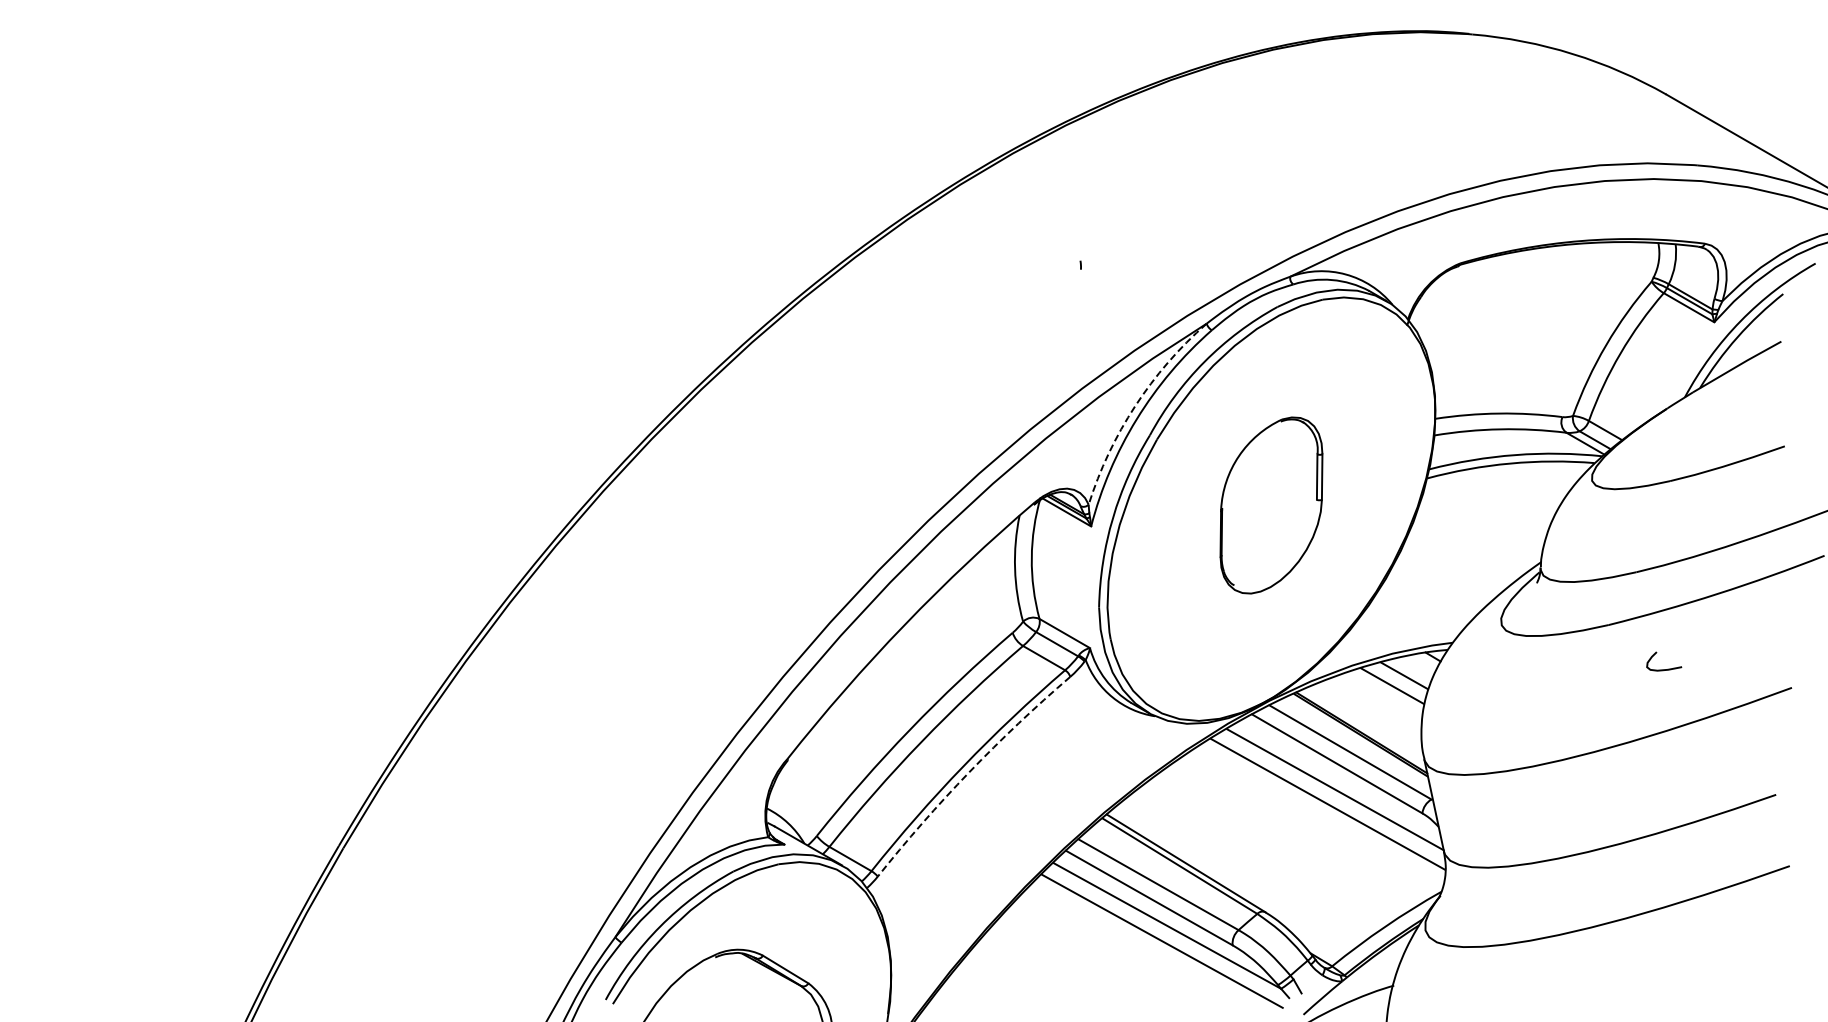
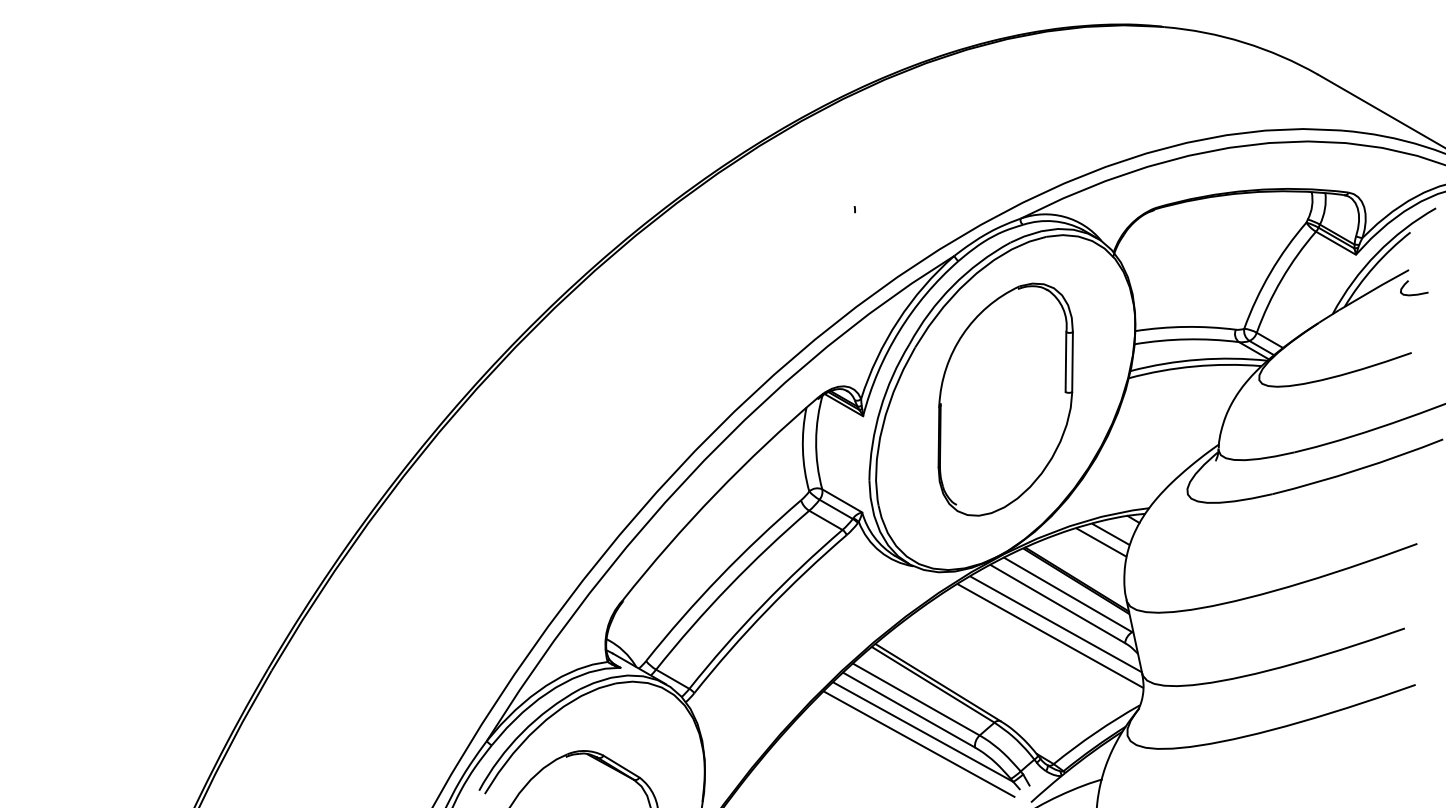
arc: (1135, 406) -> (898, 321), dashed -> solid
part: (1271, 505) -> (1005, 399), size x1.67
curve: (1664, 669) -> (1414, 294), moved
arc: (969, 772) -> (766, 610), dashed -> solid

